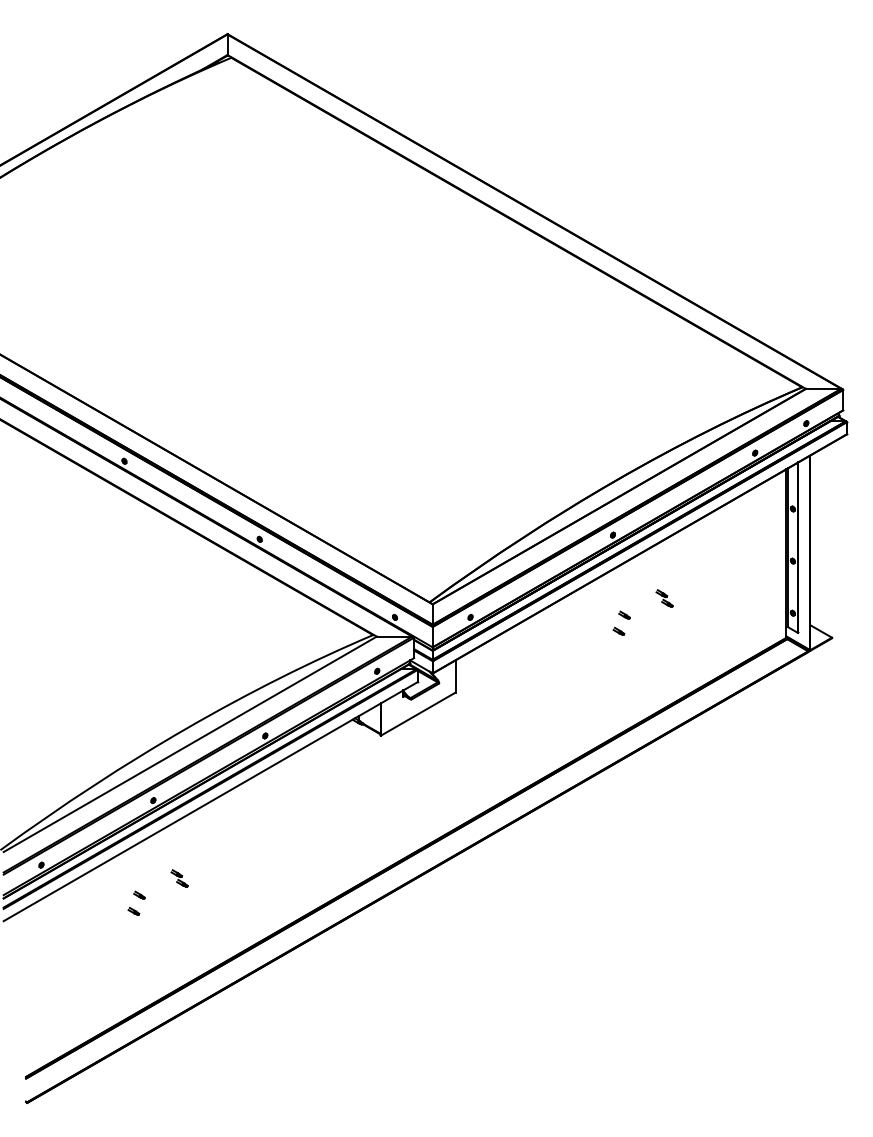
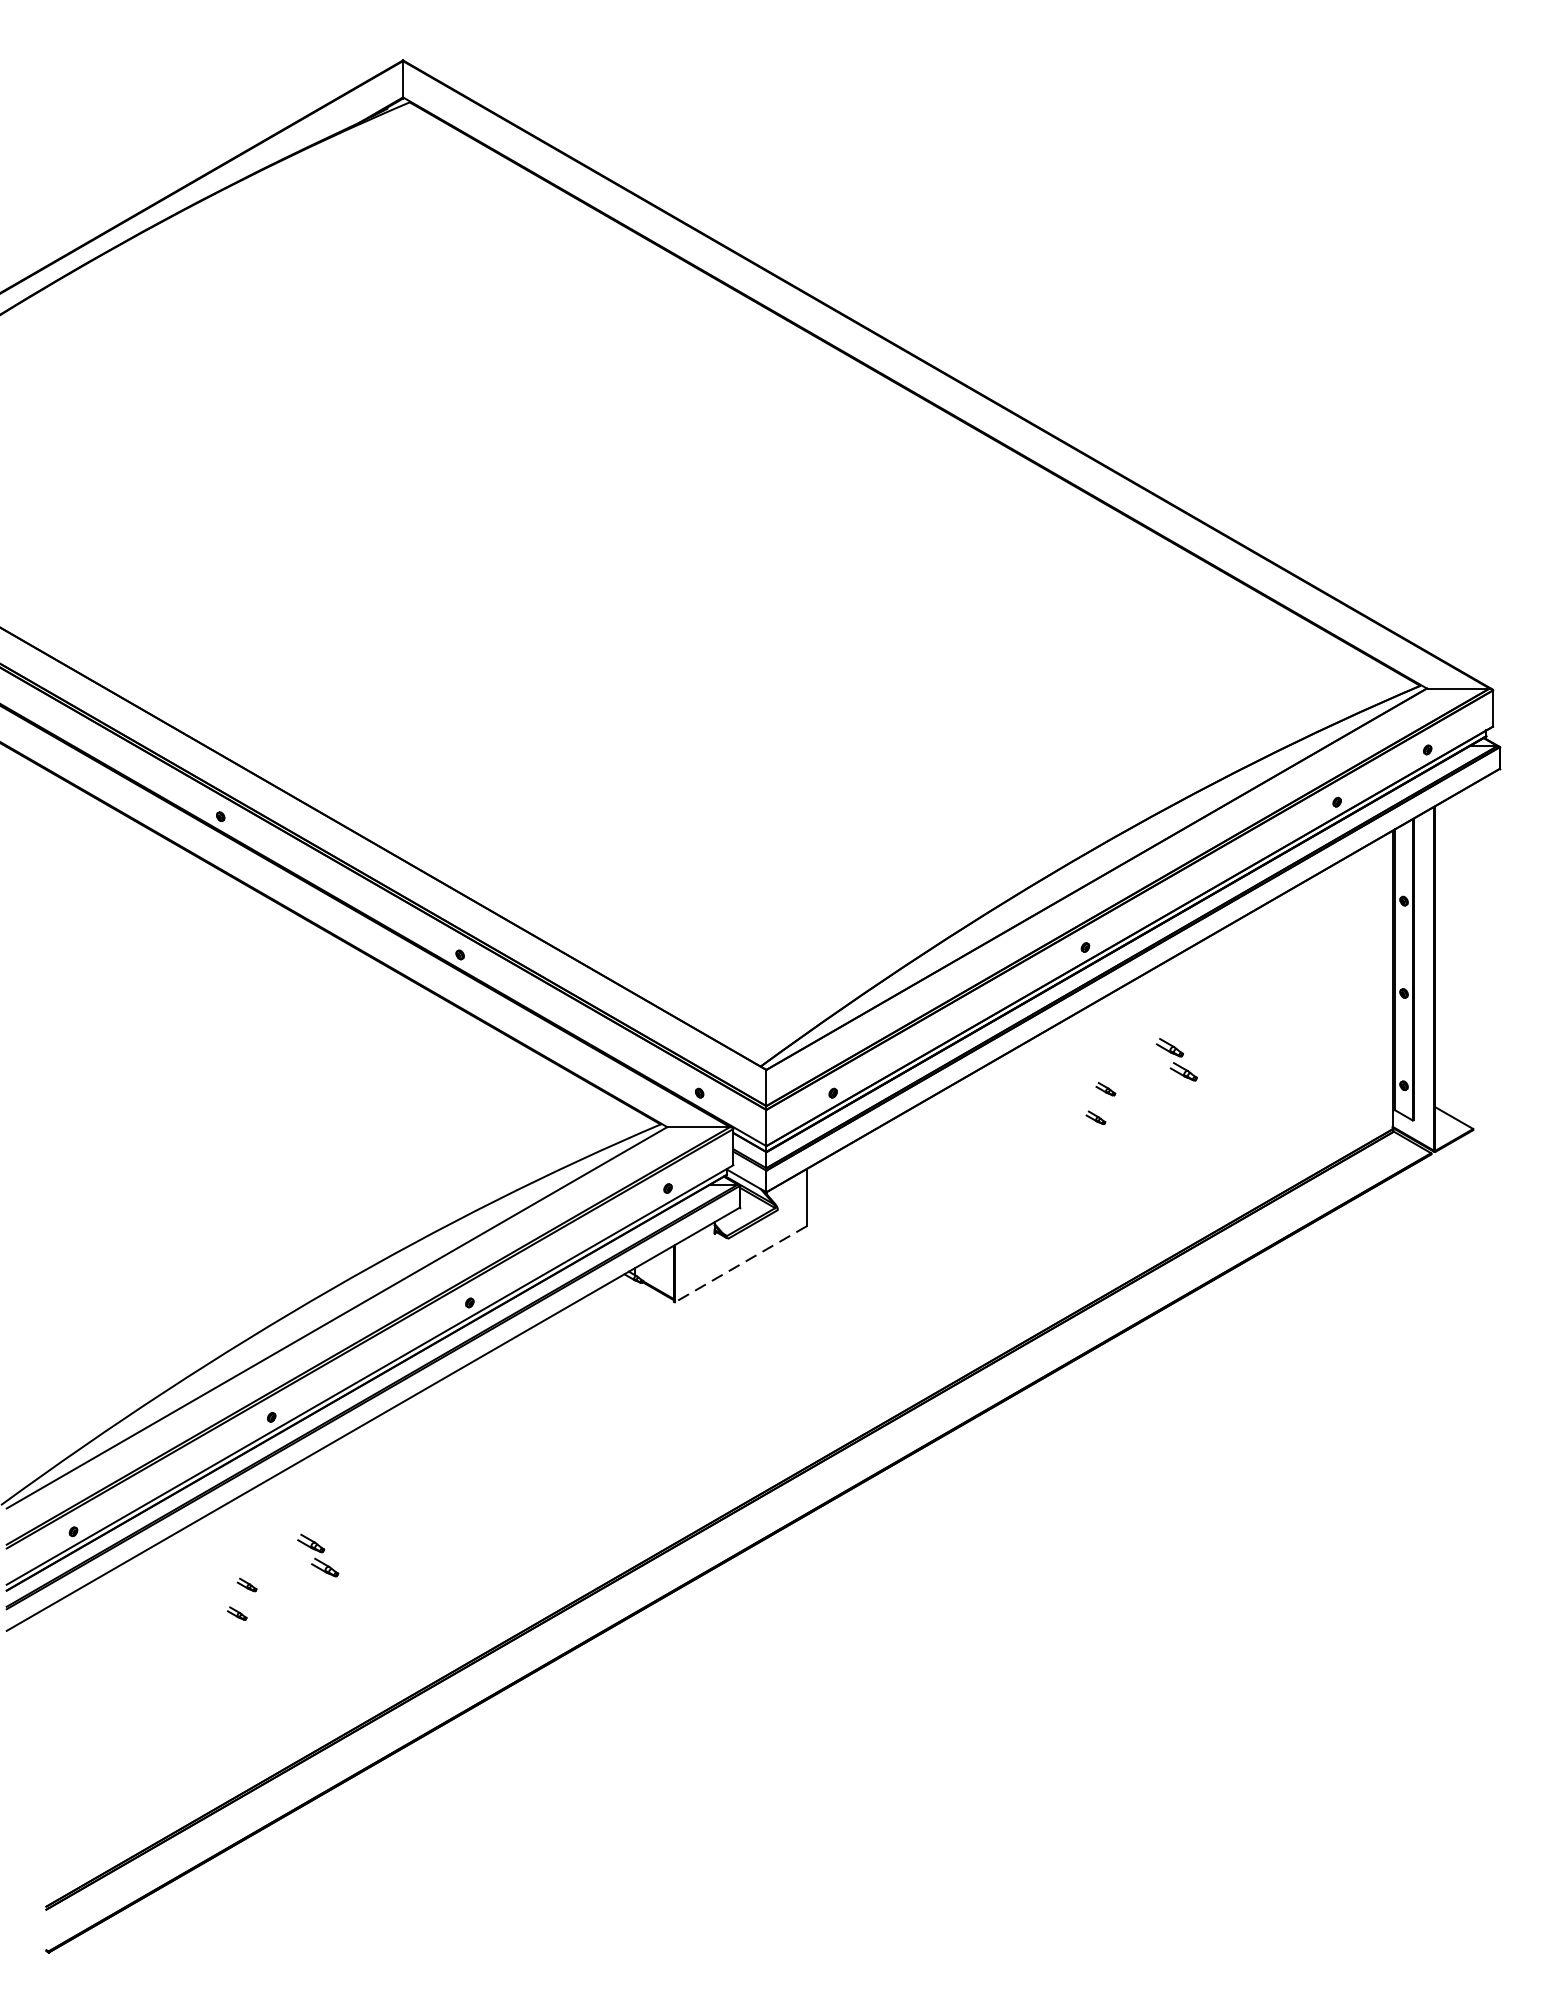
part: (664, 598) -> (1176, 1059), size x1.4
line: (417, 714) -> (739, 1264), solid -> dashed
part: (179, 878) -> (318, 1555), size x1.4

